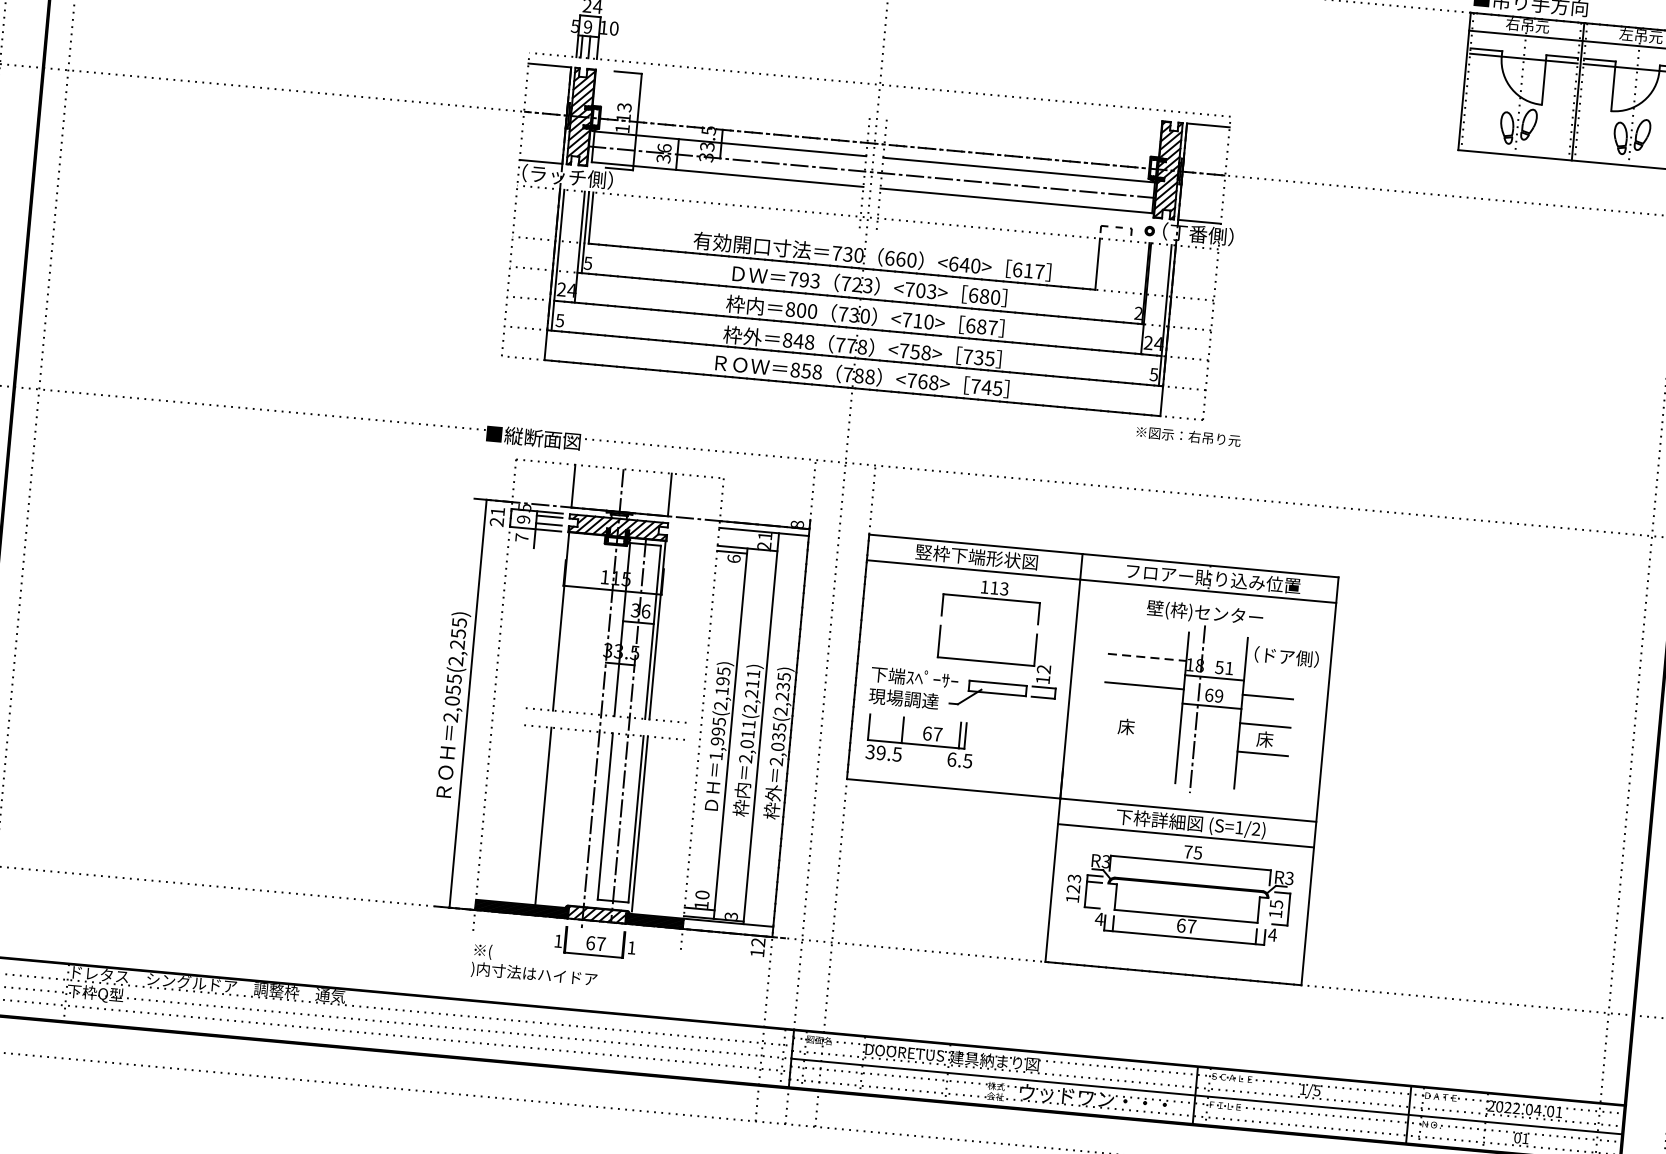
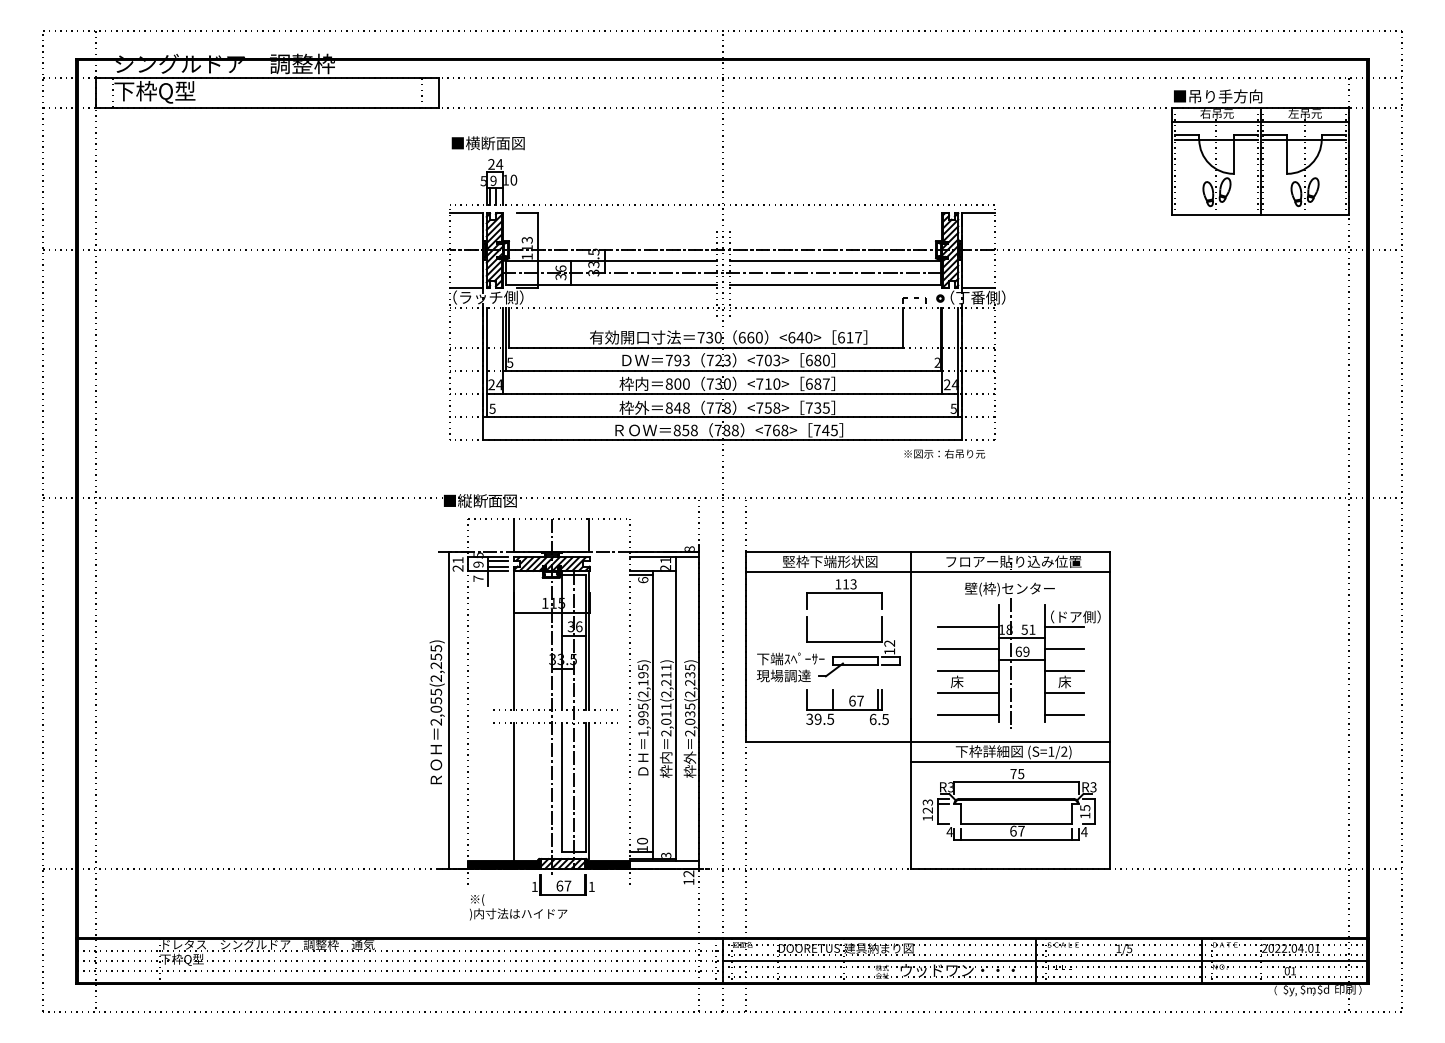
text: (1188, 435) -> (944, 453), moved
line: (1147, 658) -> (968, 627), dashed -> solid
line: (1269, 669) -> (1063, 627), added
line: (1140, 714) -> (967, 671), added
part: (920, 741) -> (847, 707), moved
line: (1138, 742) -> (967, 693), added
line: (1135, 771) -> (967, 715), added
line: (1259, 782) -> (1063, 715), added

